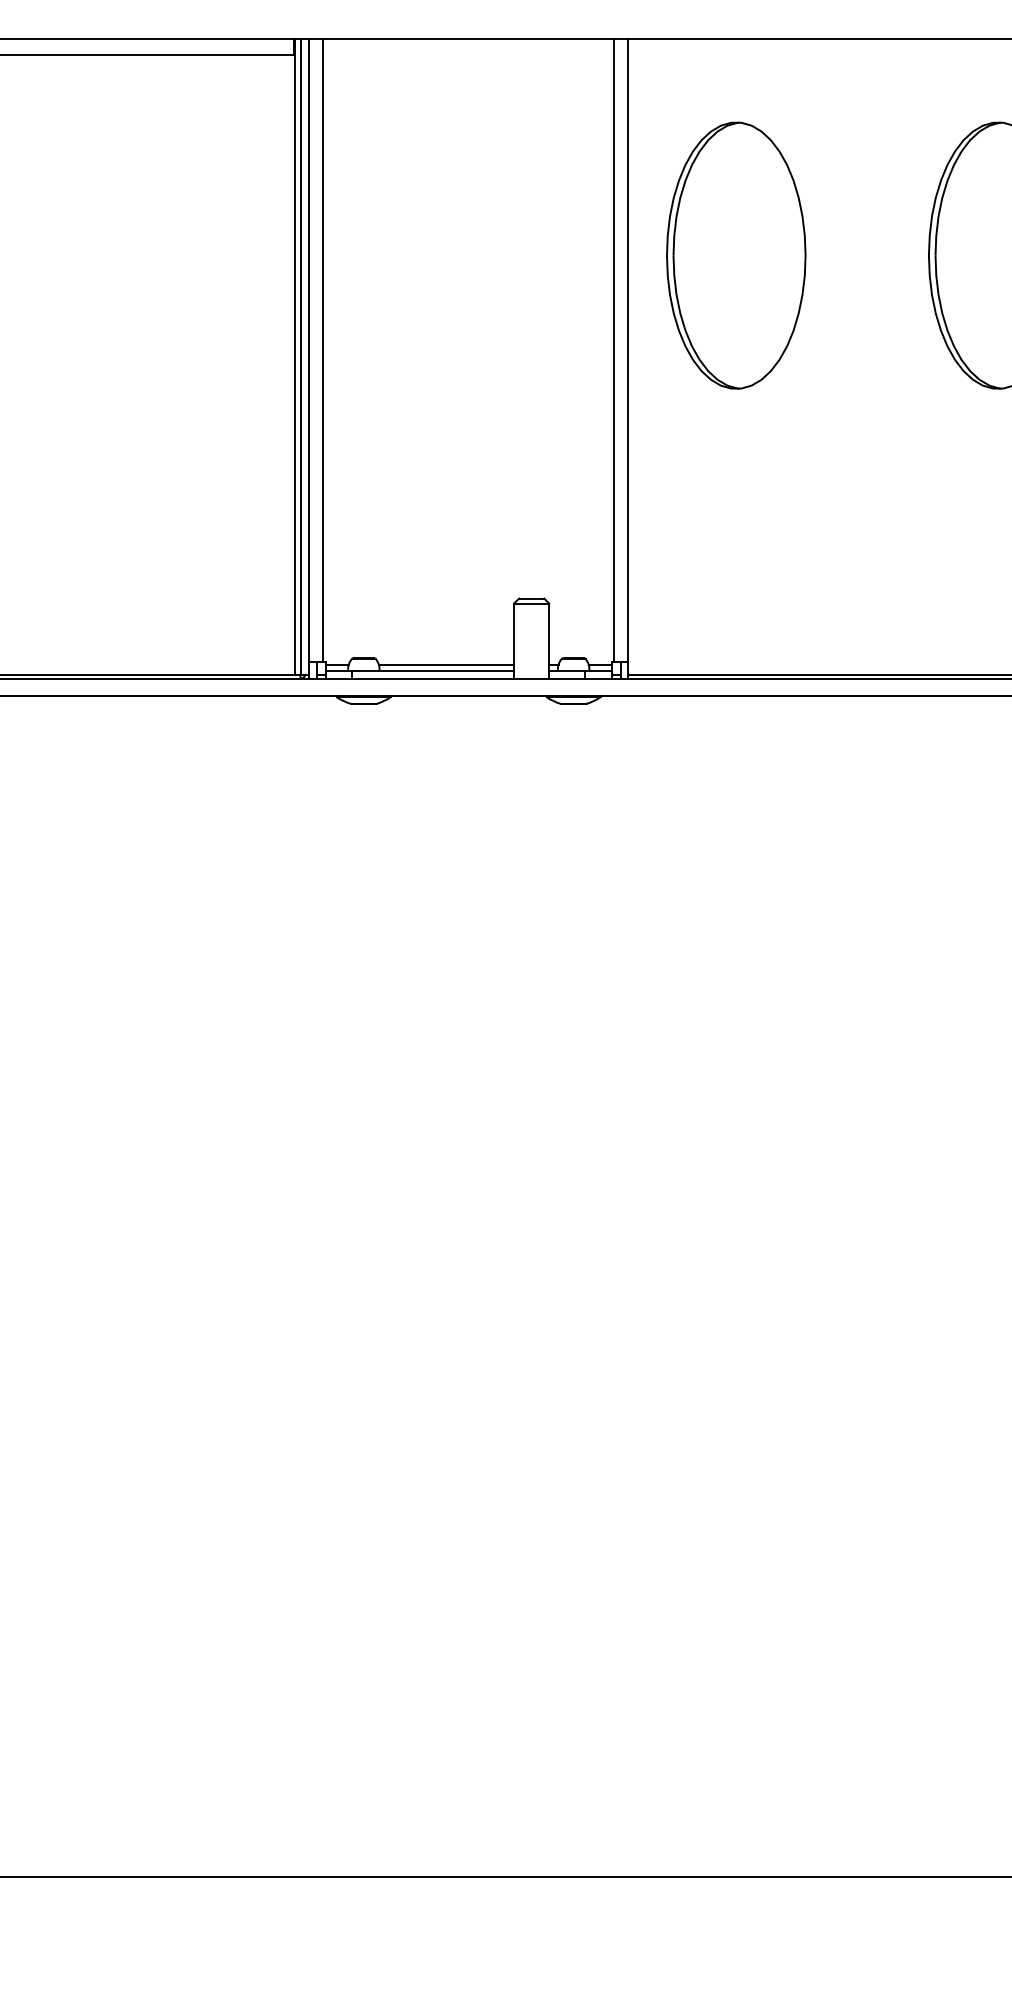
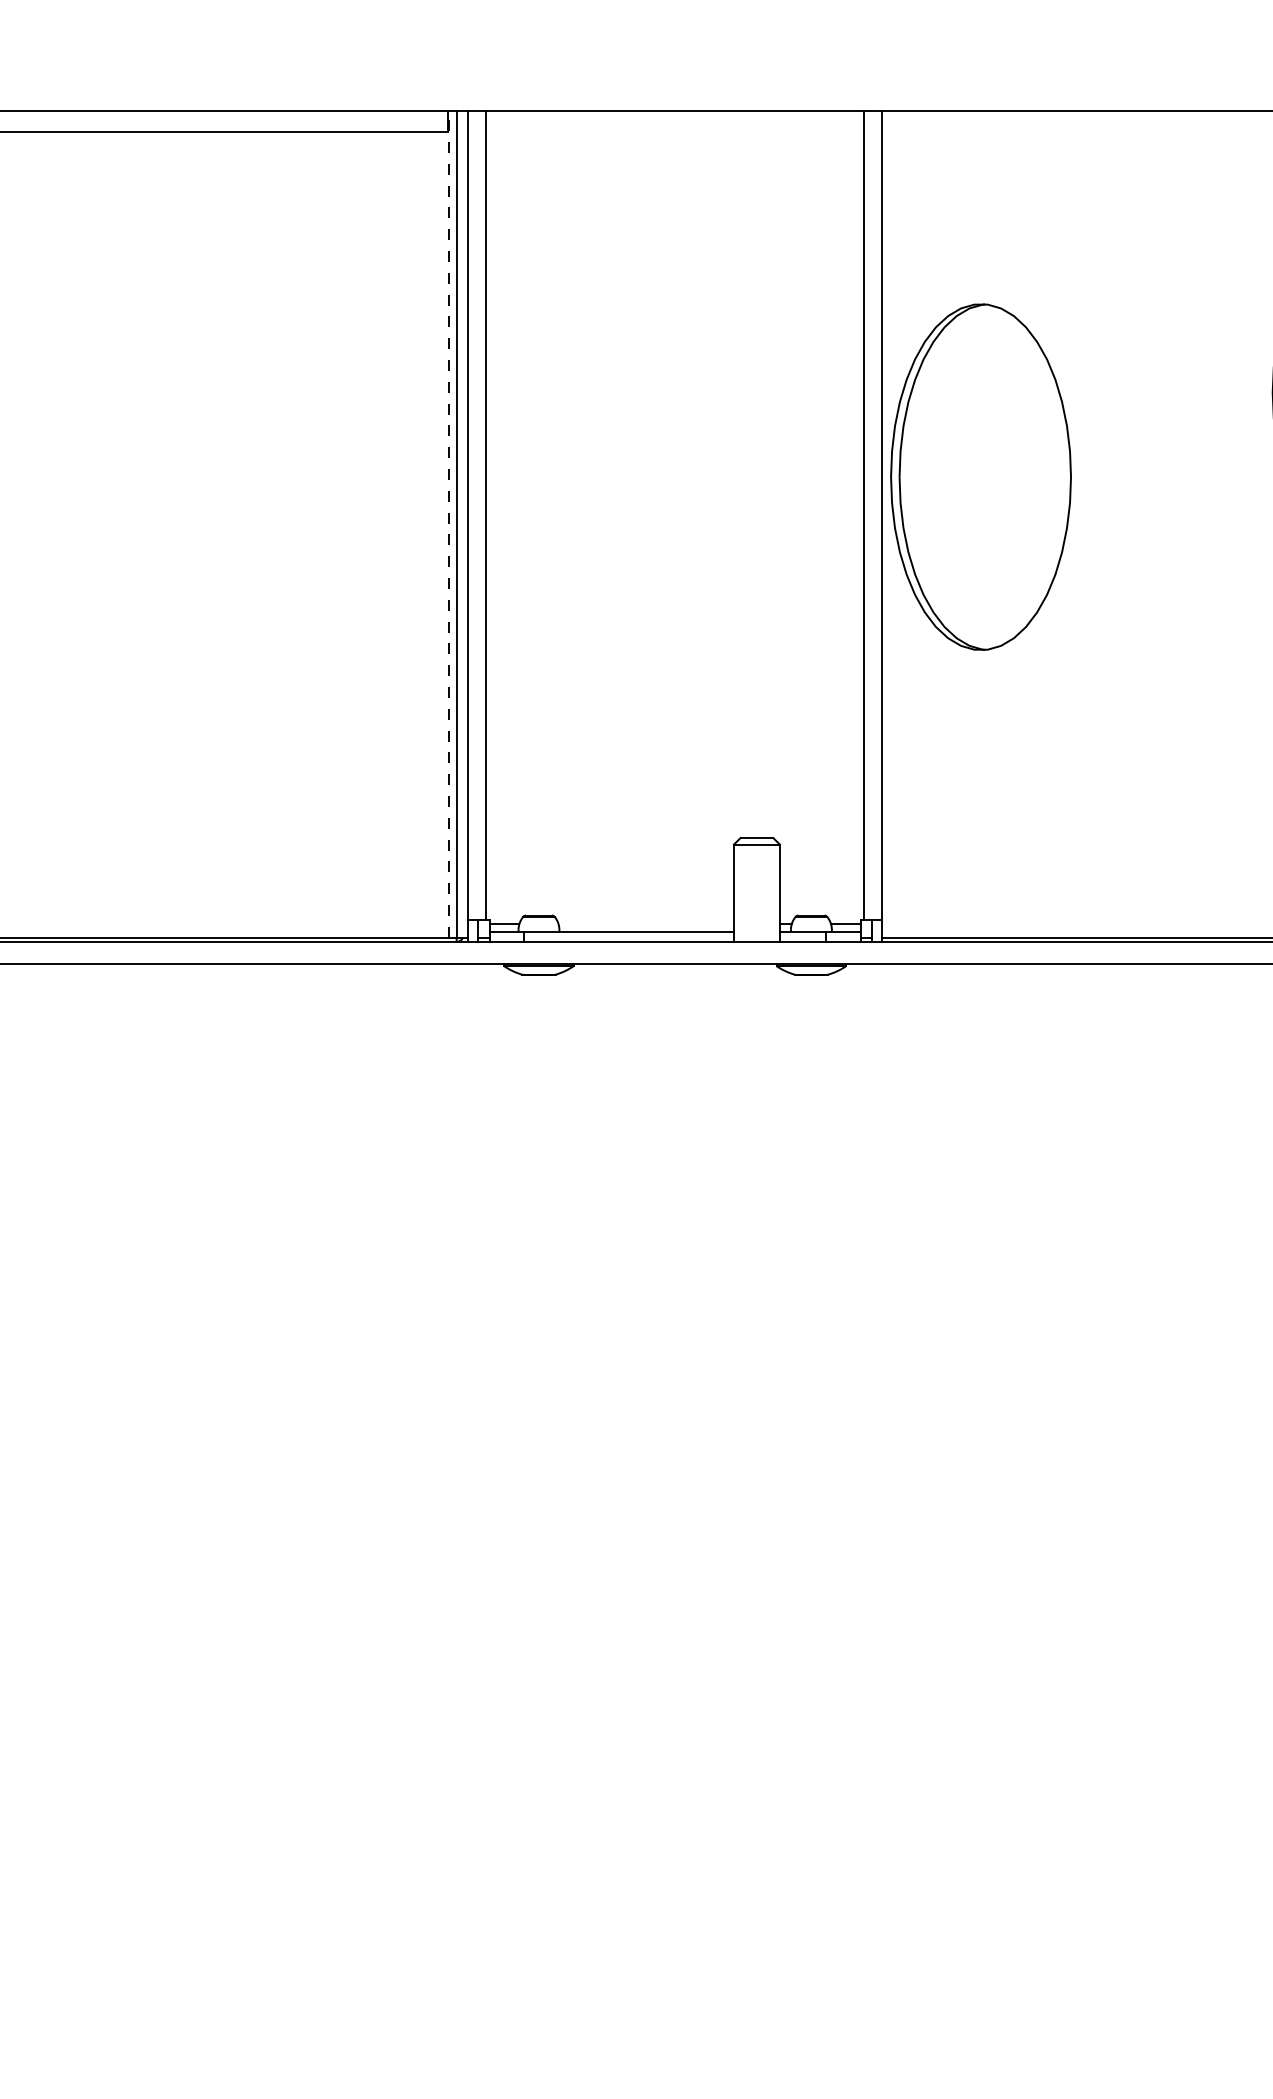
part: (736, 255) -> (981, 476), moved
line: (294, 356) -> (448, 523), solid -> dashed
line: (446, 664) -> (646, 923), removed

